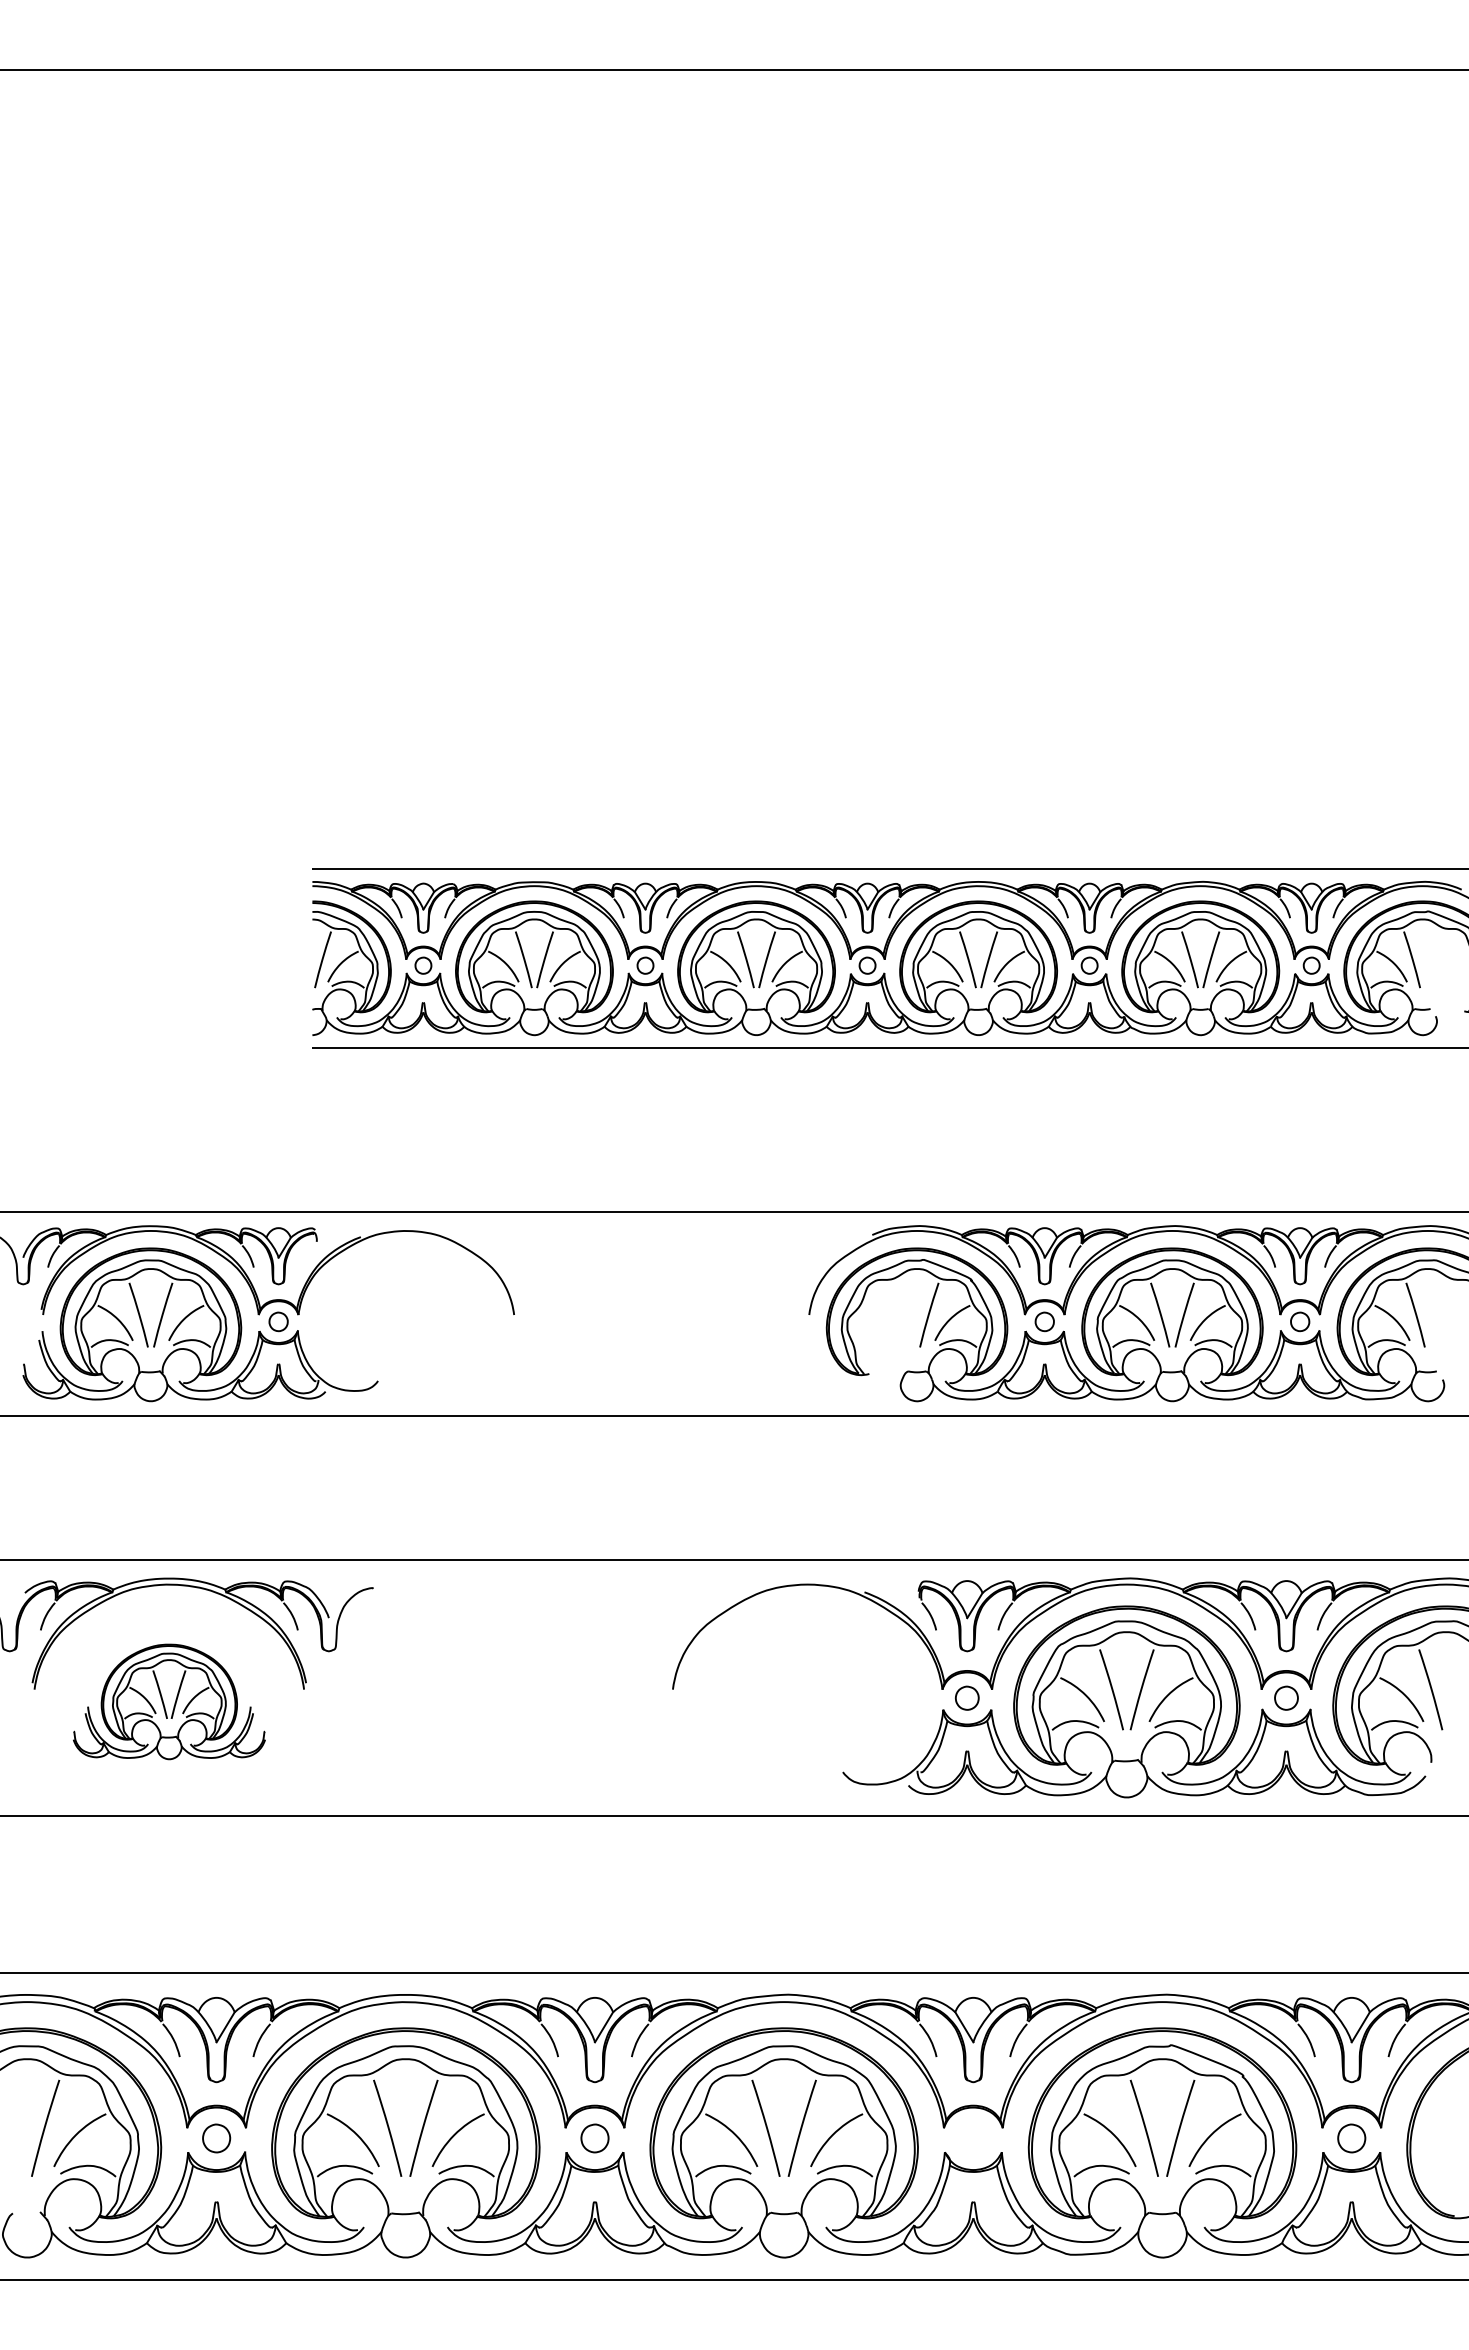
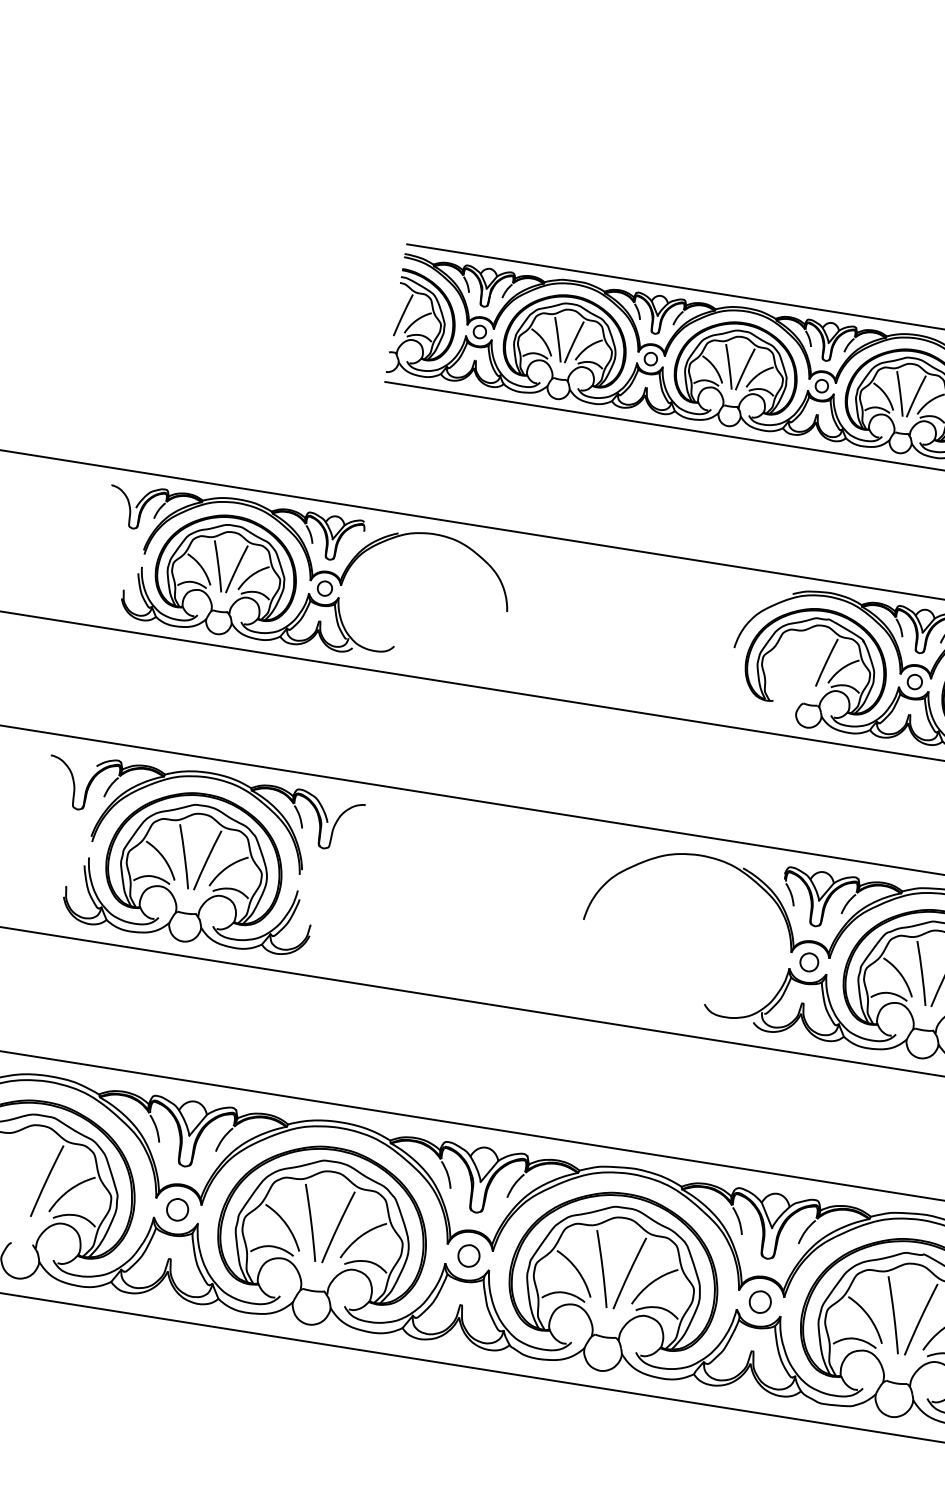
part: (169, 1701) -> (194, 867), size x1.67
part: (972, 2138) -> (759, 1302), added

